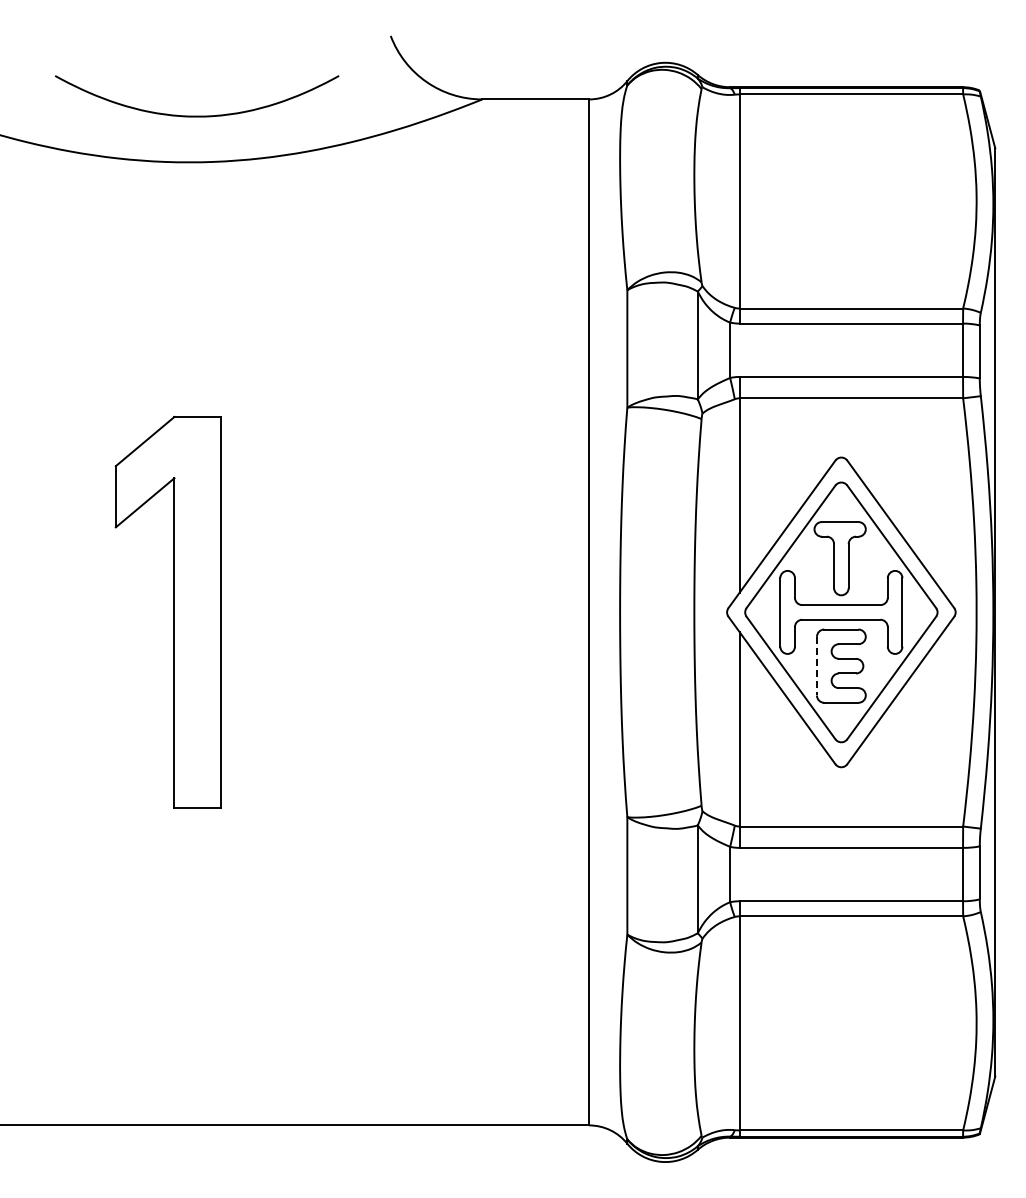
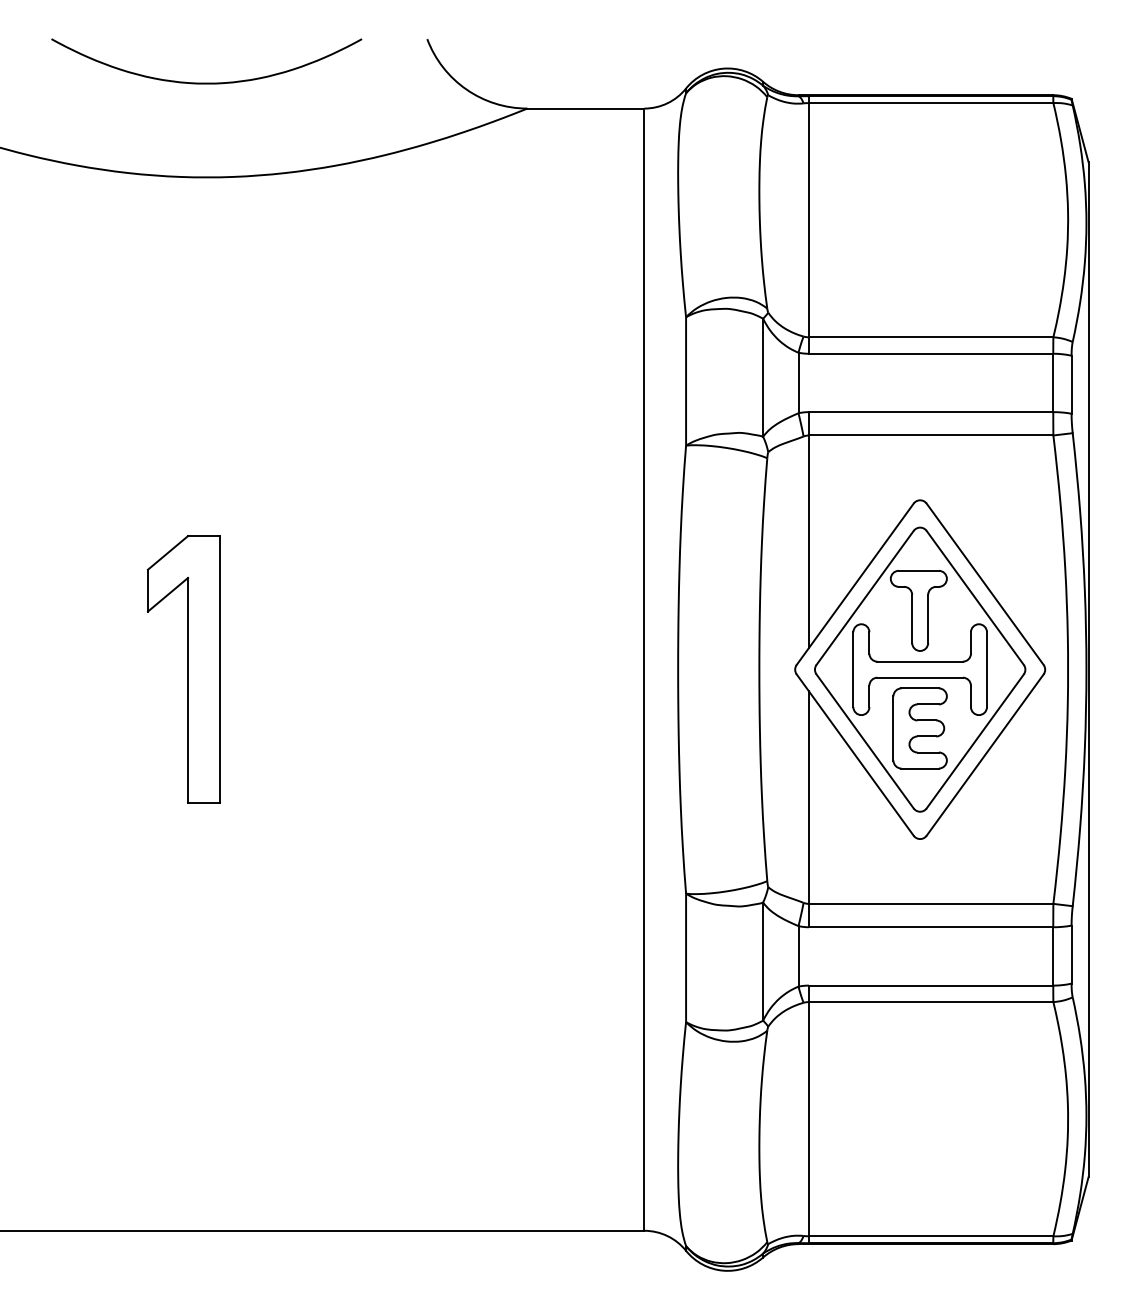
curve: (197, 115) -> (207, 82), moved
part: (167, 612) -> (183, 669), size x0.62
line: (816, 666) -> (892, 728), dashed -> solid

